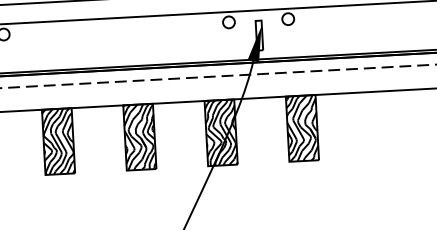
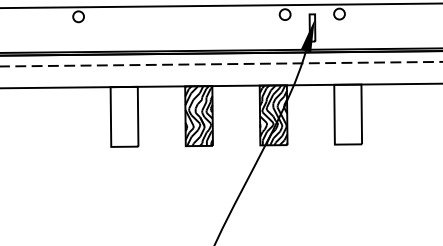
hatch: (302, 128) -> (348, 114), removed
hatch: (58, 141) -> (124, 116), removed

